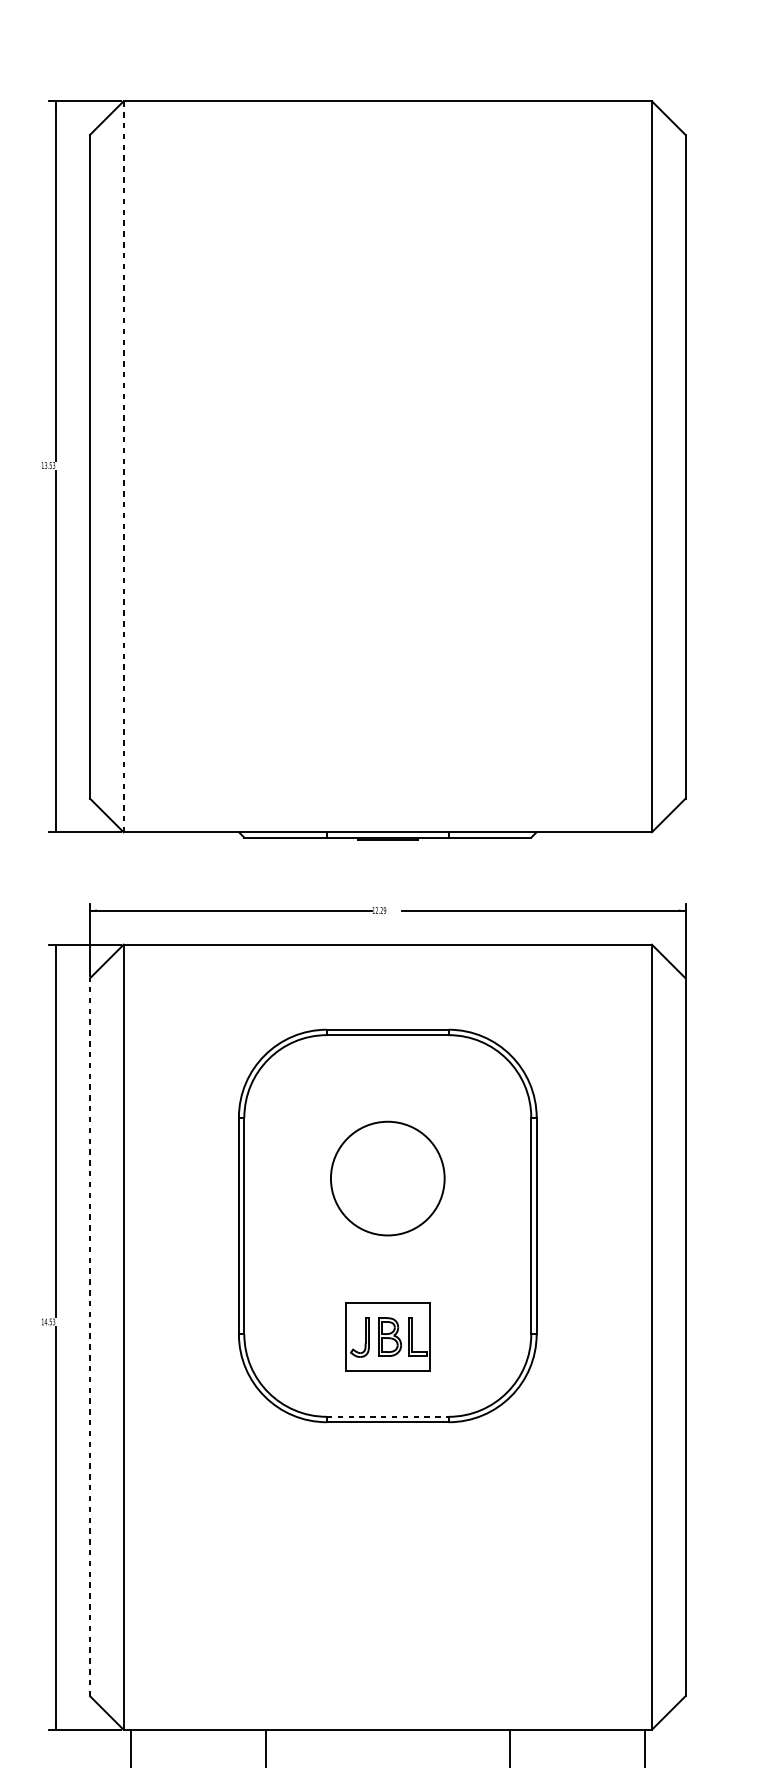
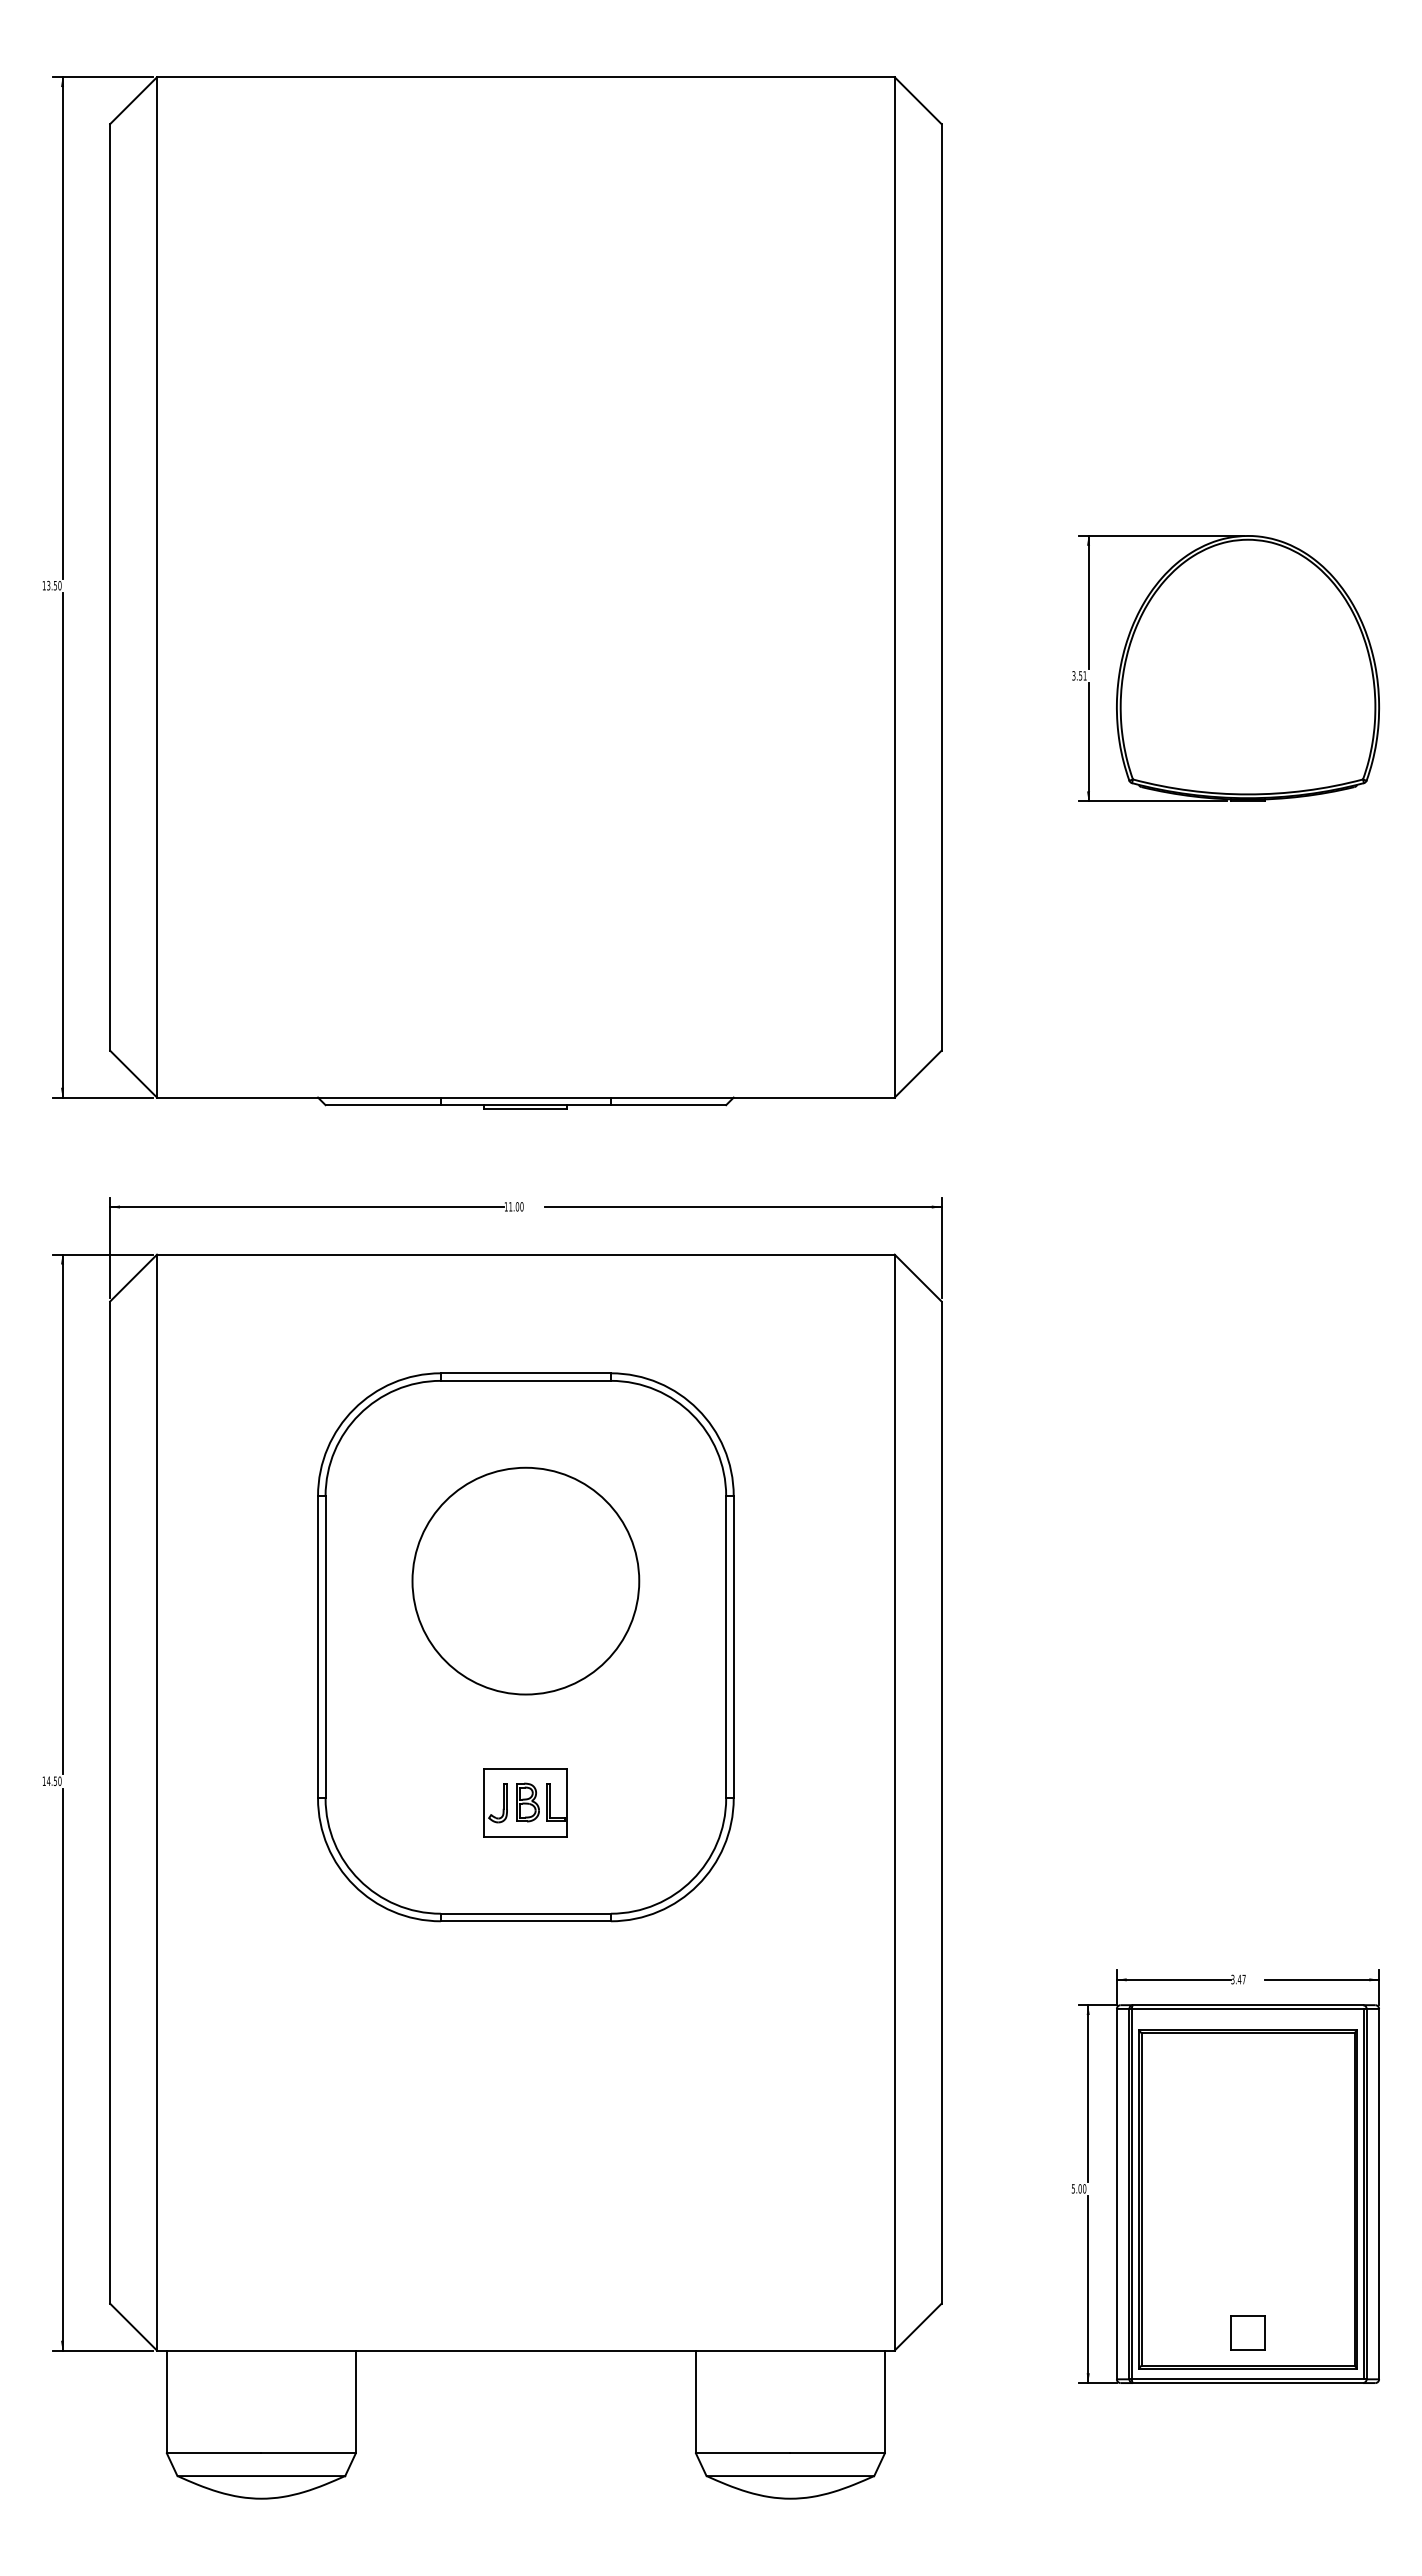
text: (53, 465) -> (59, 585), 13.53 -> 13.50
line: (123, 466) -> (157, 587), dashed -> solid
text: (381, 910) -> (516, 1206), 12.29 -> 11.00
circle: (387, 1178) -> (525, 1580), size x1.43
text: (53, 1321) -> (59, 1780), 14.53 -> 14.50
line: (90, 1337) -> (110, 1802), dashed -> solid
part: (387, 1337) -> (525, 1802), size x0.71
line: (388, 1416) -> (526, 1913), dashed -> solid

